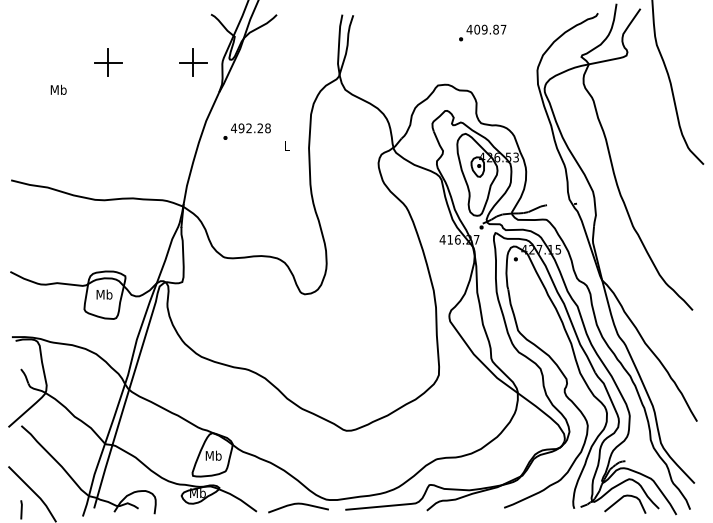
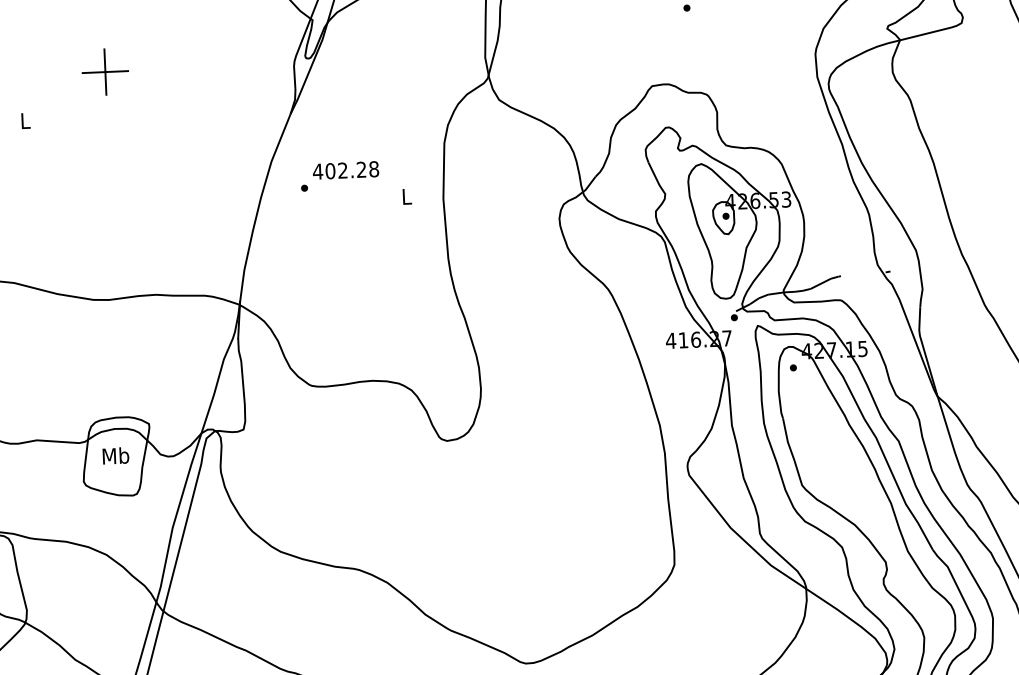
part: (193, 62) -> (246, 65), removed
text: (58, 89) -> (25, 120), Mb -> L
text: (241, 128) -> (330, 171), 492.28 -> 402.28

